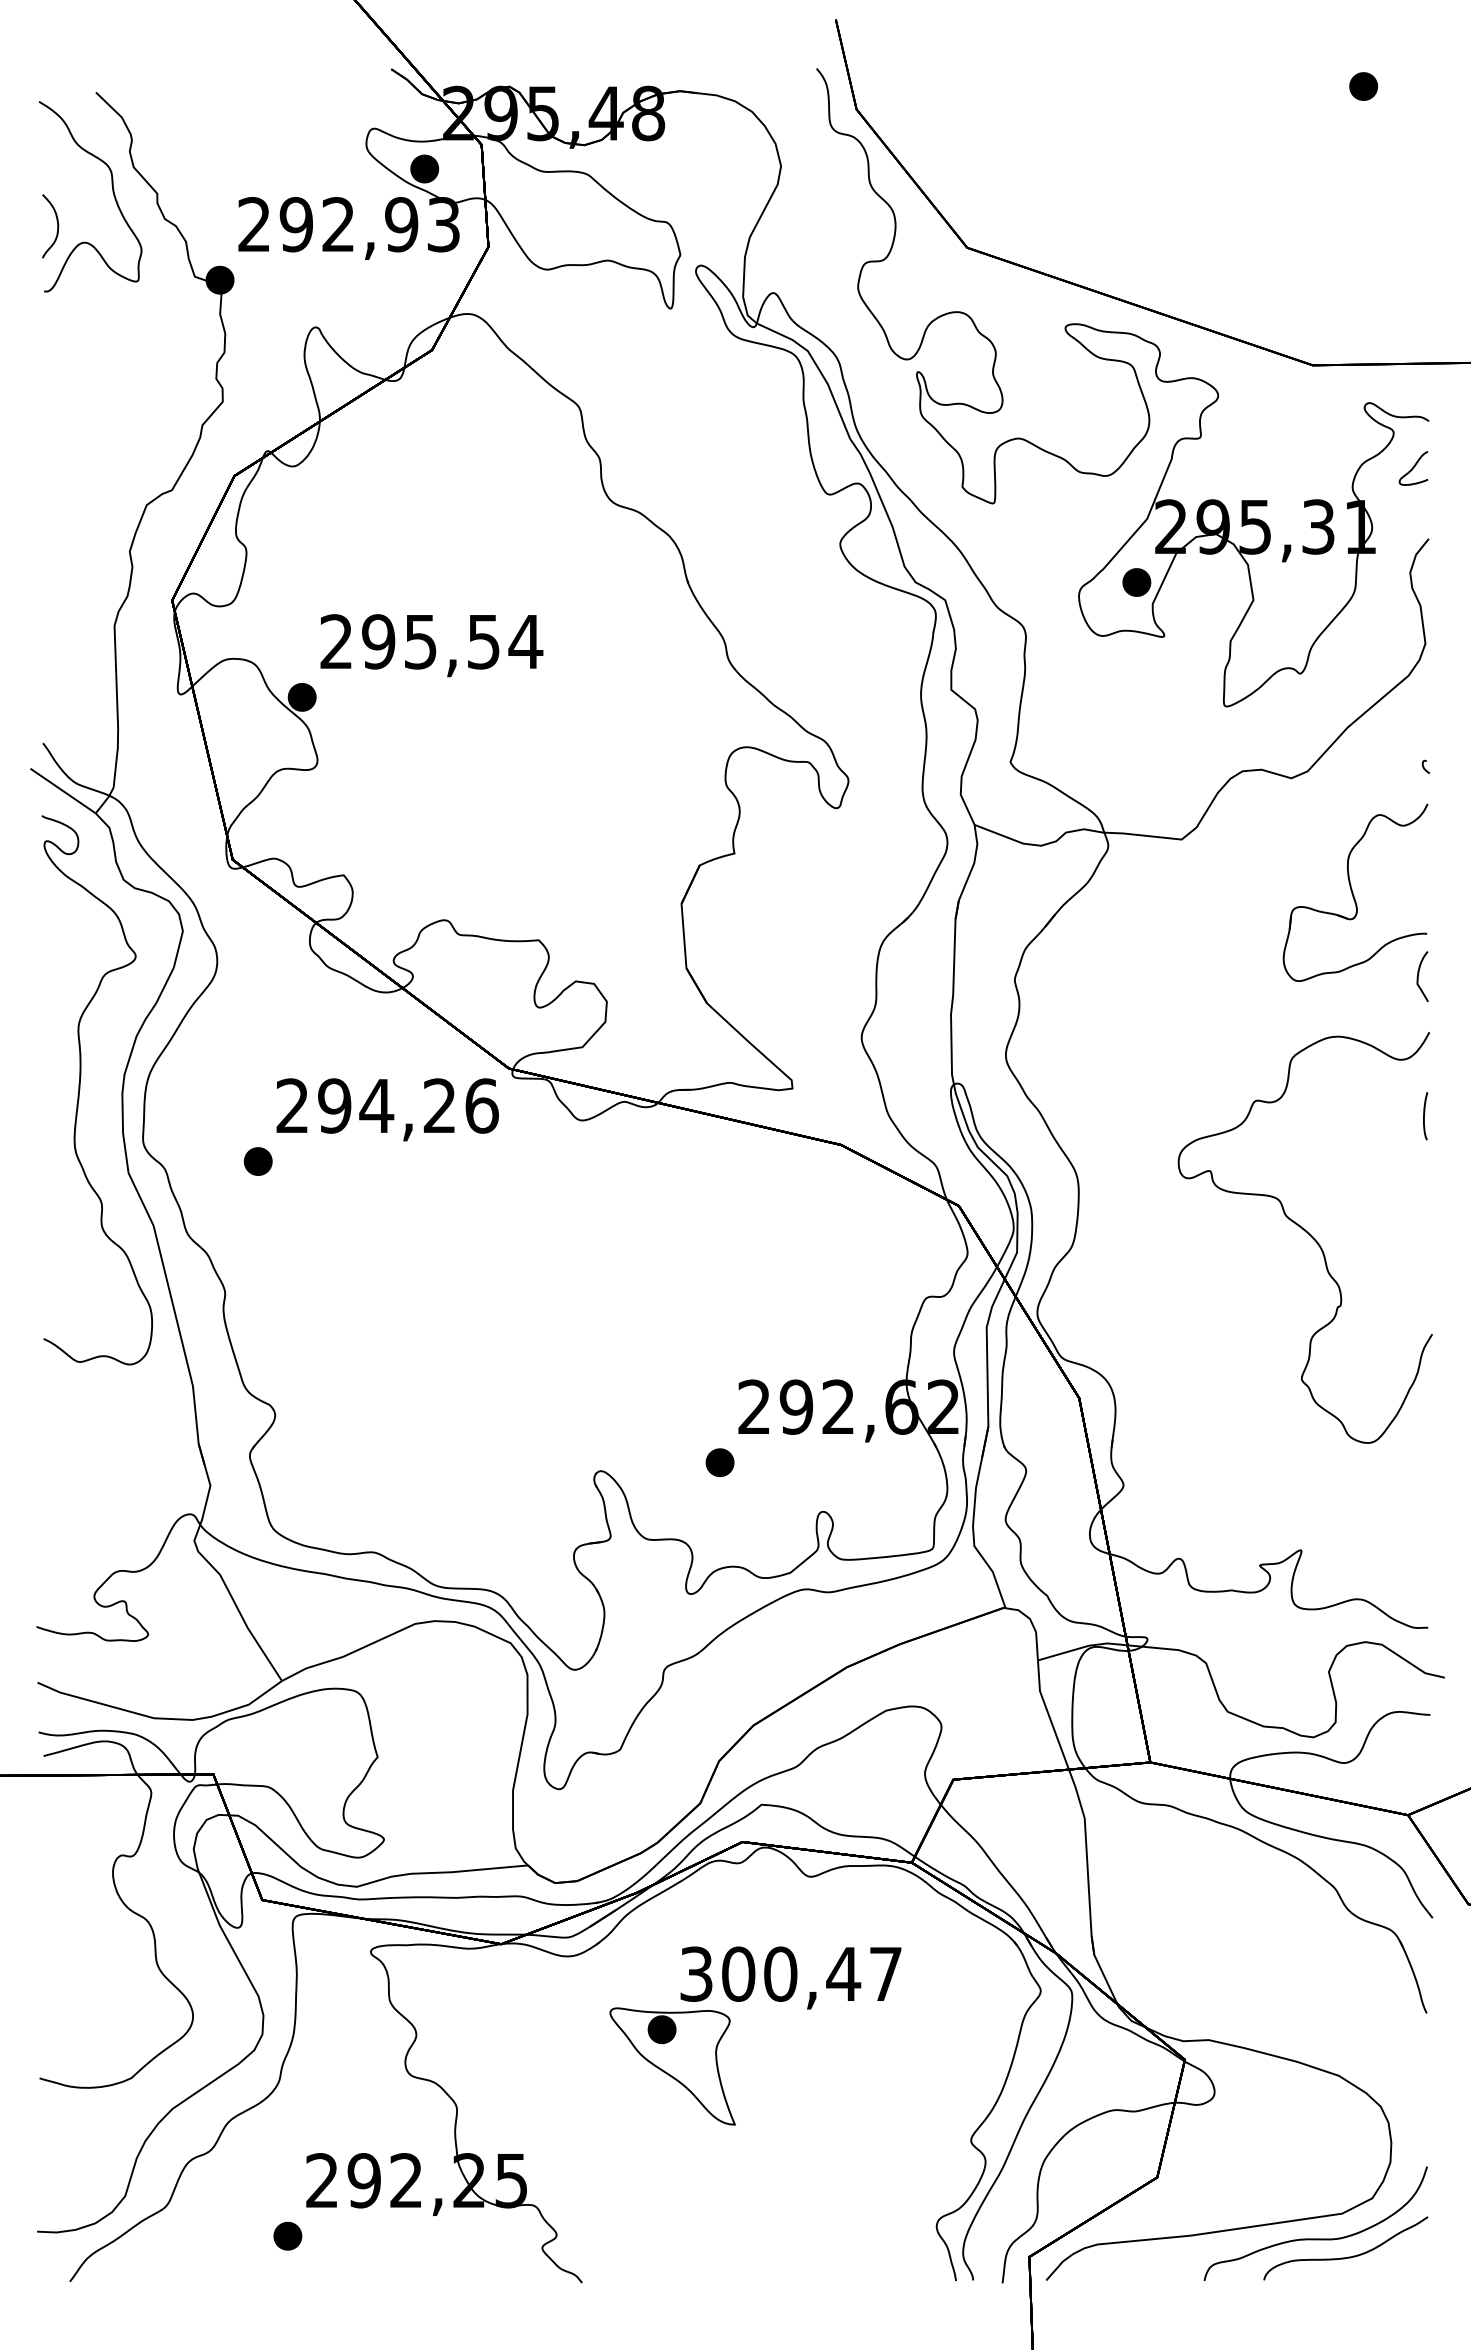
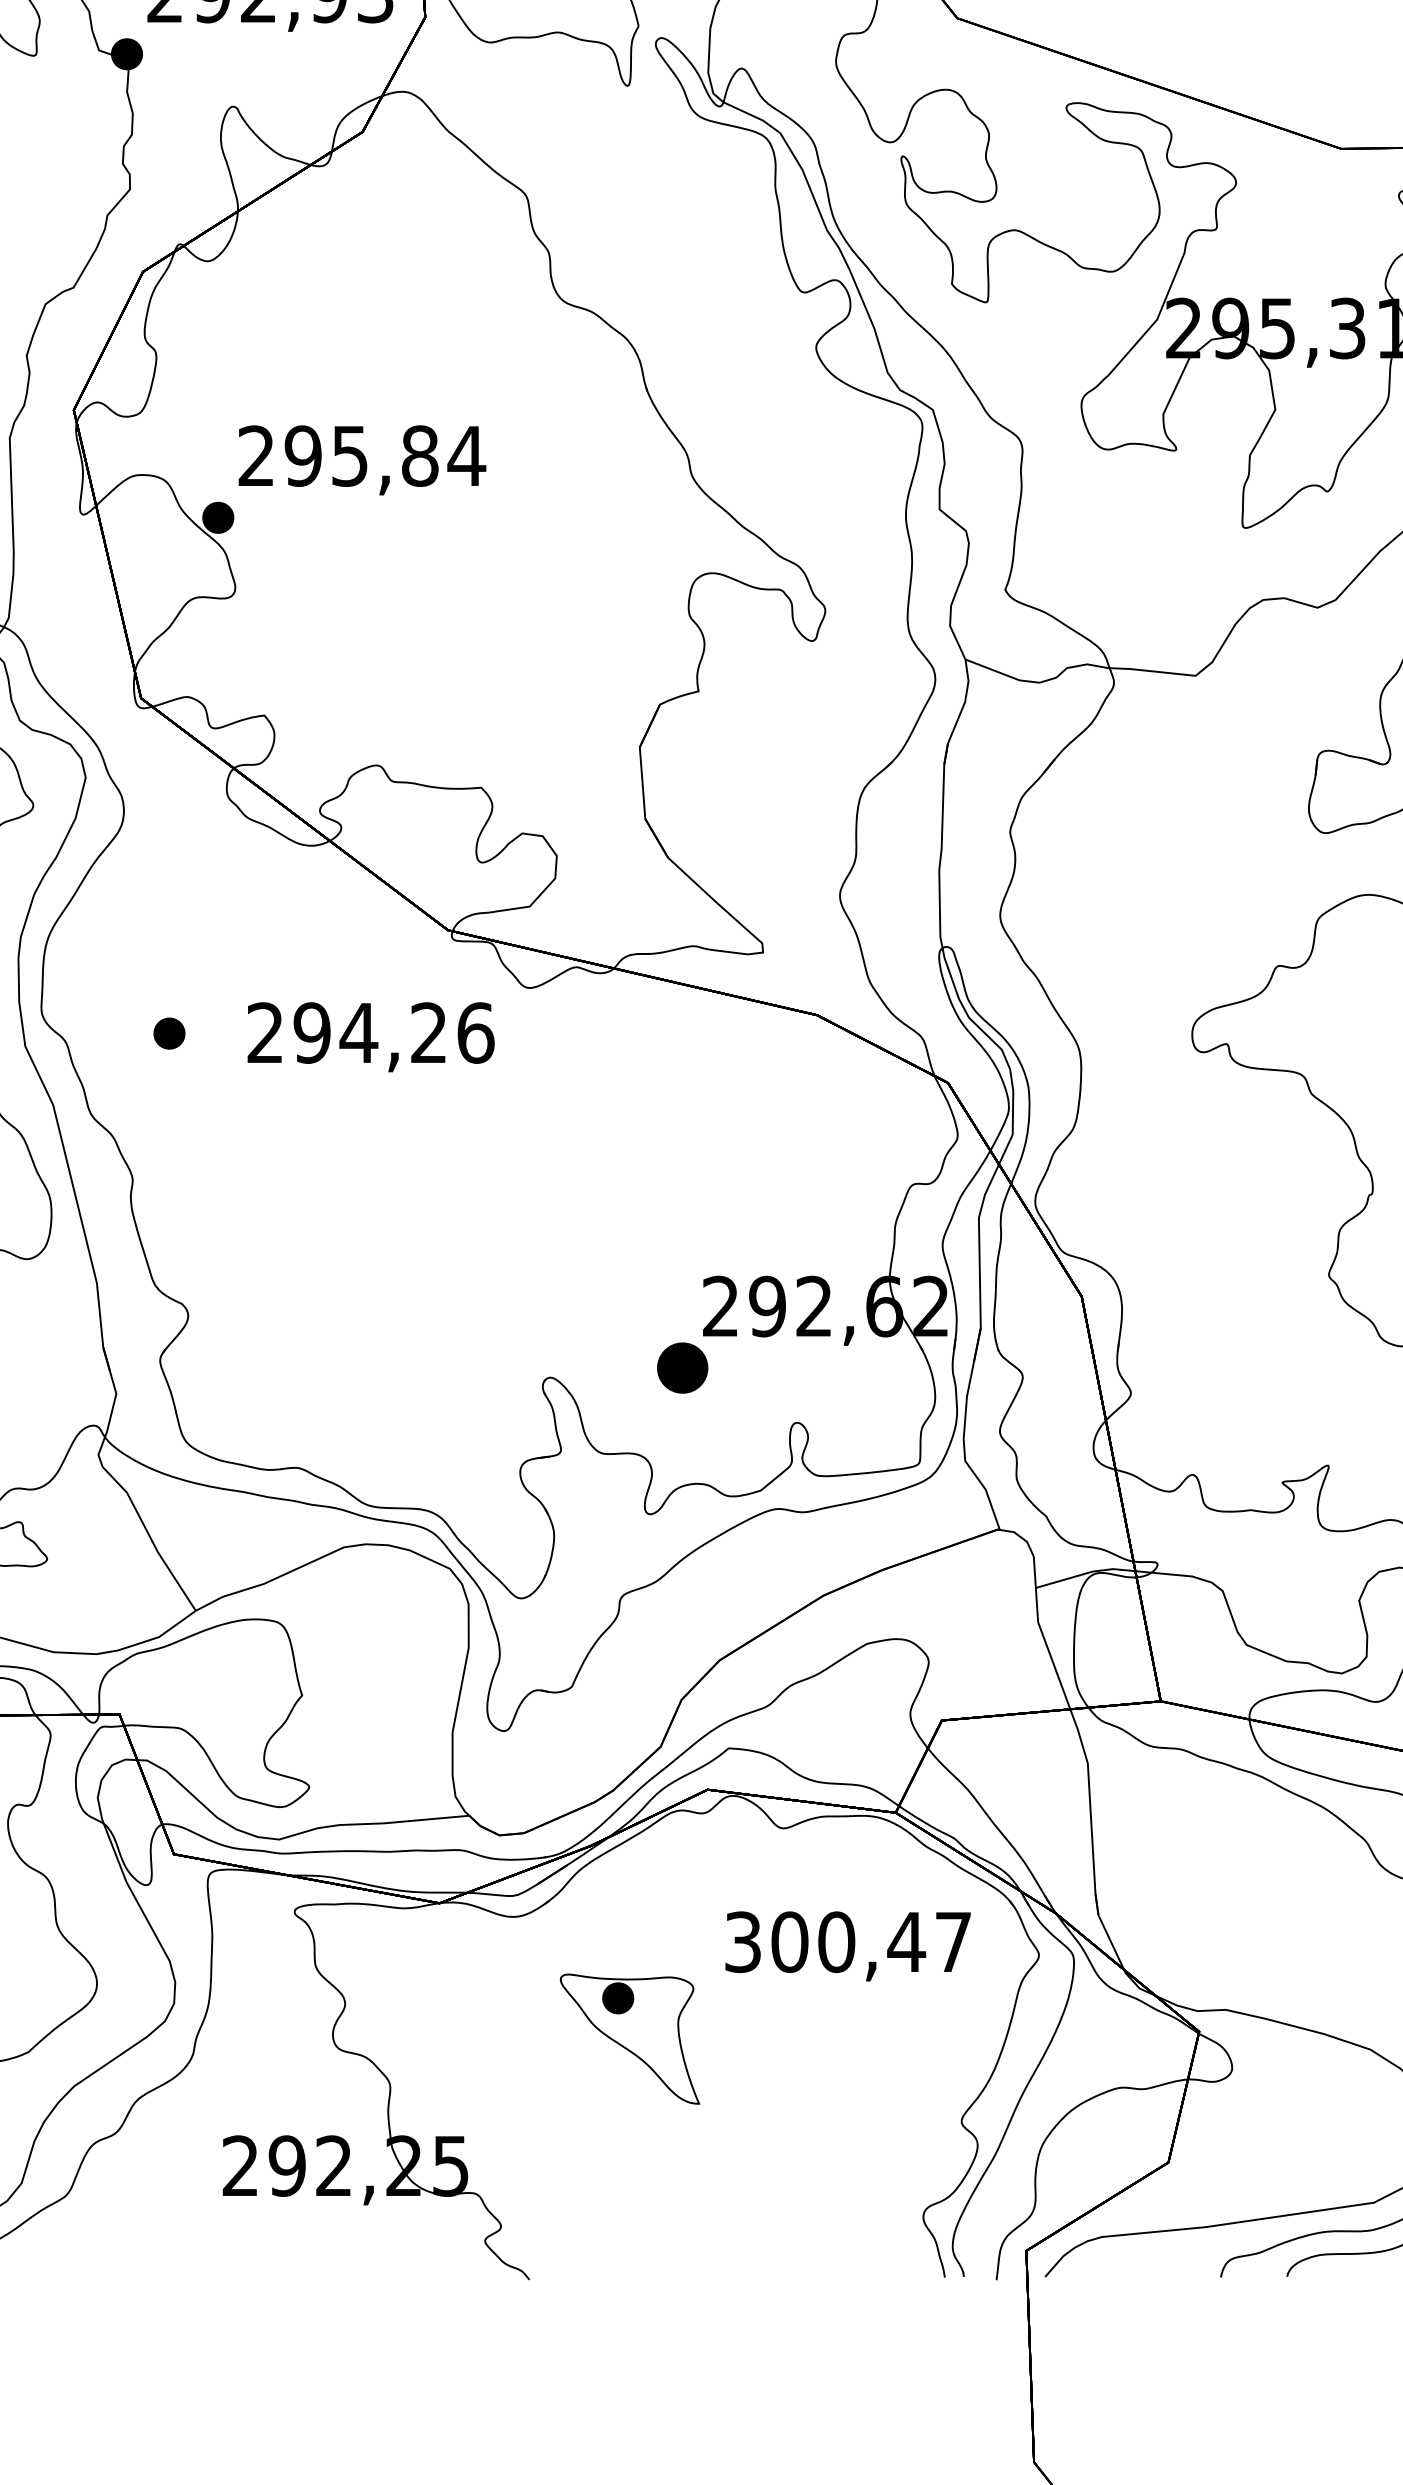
part: (1136, 582) -> (1145, 390), removed
text: (483, 641) -> (419, 455), 295,54 -> 295,84
text: (387, 1109) -> (370, 1036), moved
part: (719, 1462) -> (681, 1368), size x1.6
text: (790, 1977) -> (847, 1945), moved
part: (287, 2235) -> (201, 2226), removed

